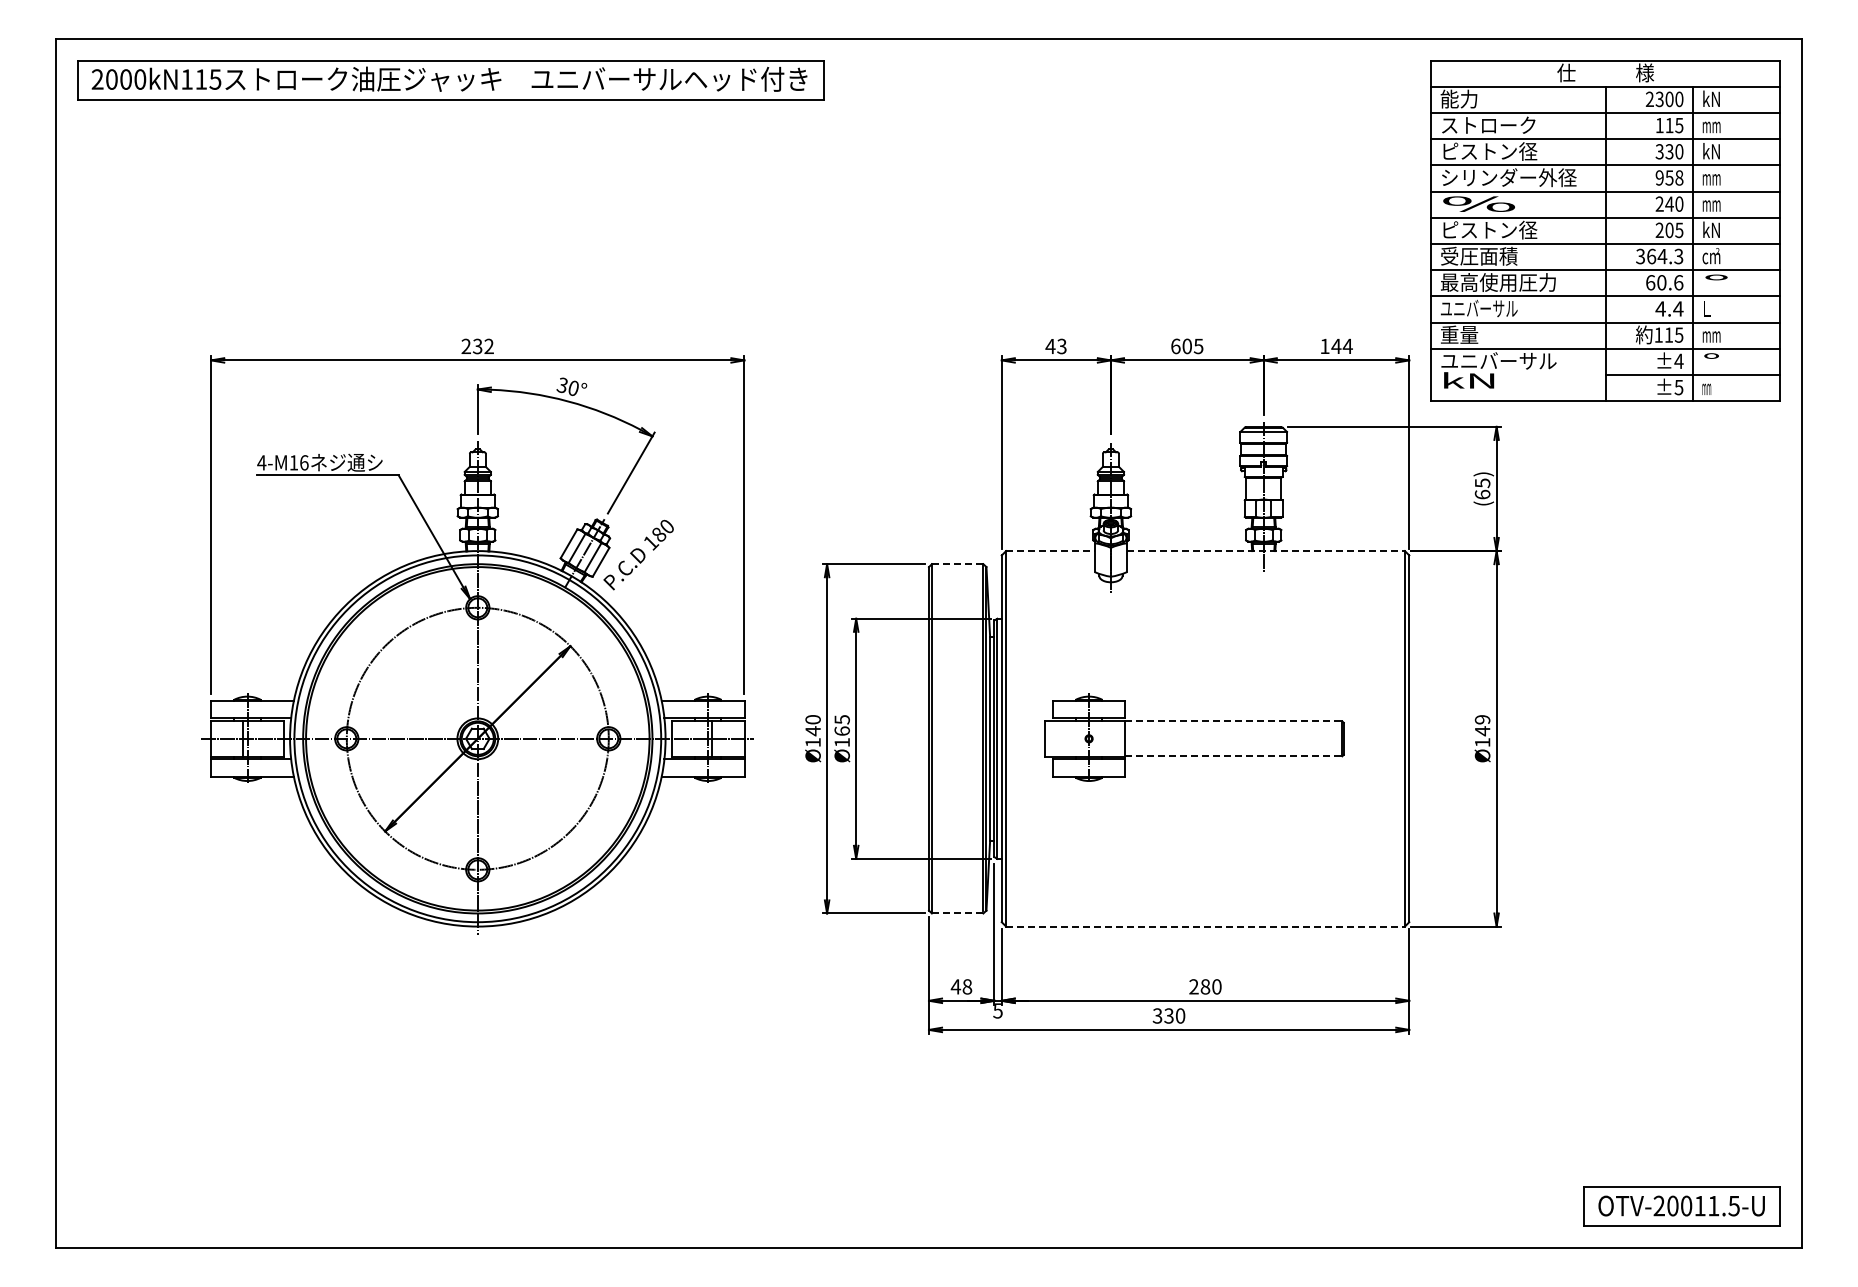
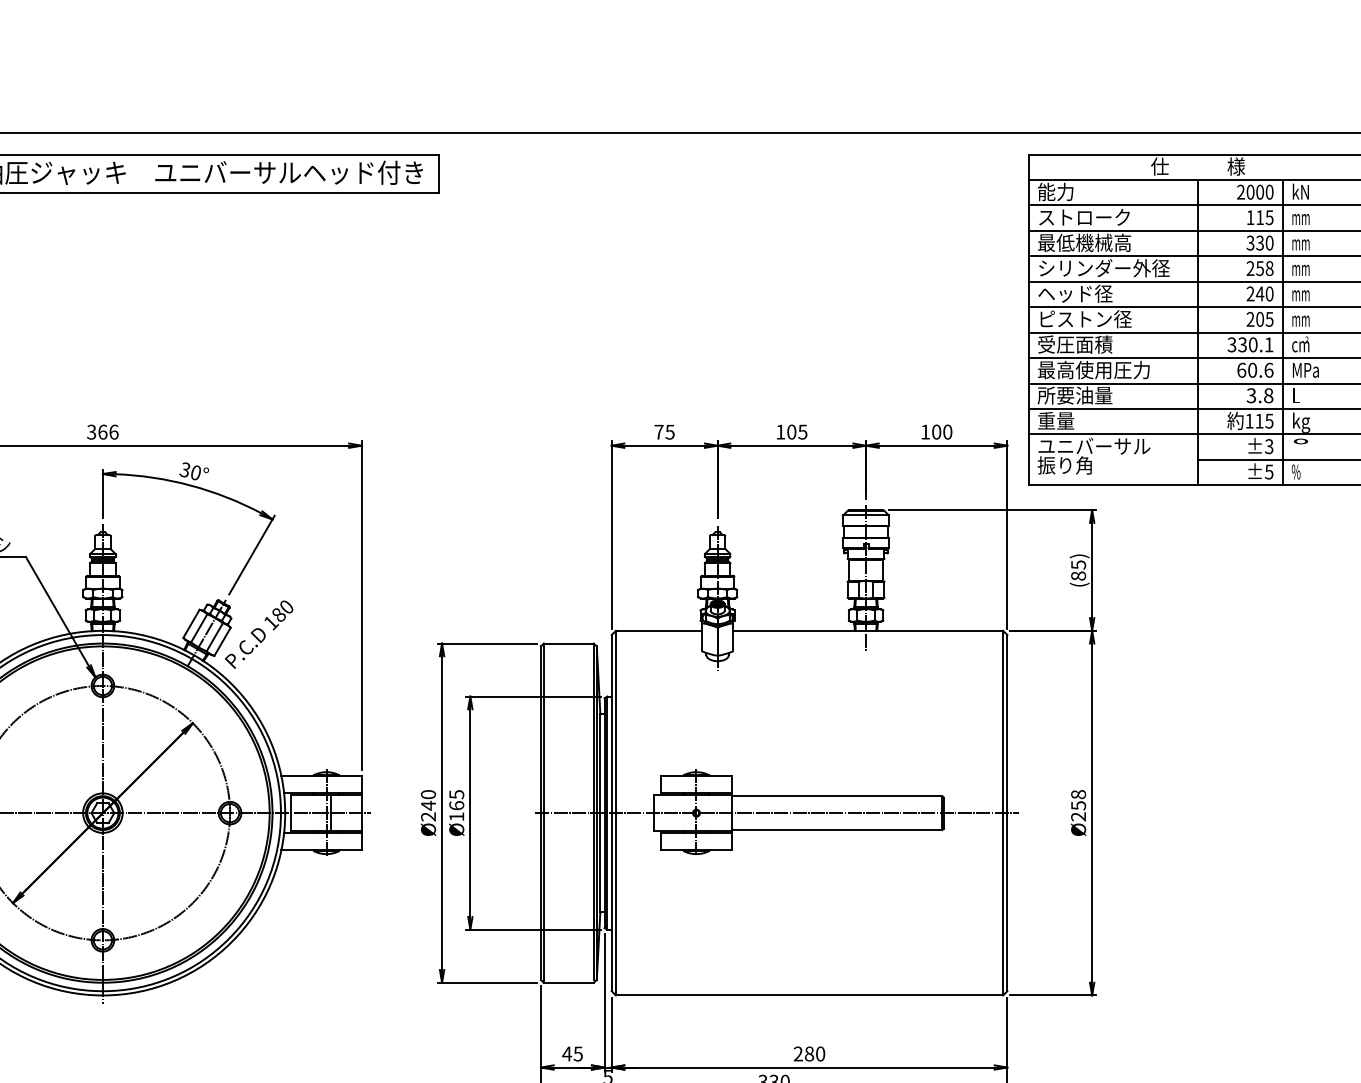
text: (1659, 98) -> (1250, 191), 2300 -> 2000
text: (1489, 151) -> (1085, 242), ピストン径 -> 最低機械高
text: (1711, 151) -> (1300, 242), kN -> mm
text: (1659, 178) -> (1250, 269), 958 -> 258
text: (1479, 203) -> (1075, 293), %%% -> ヘッド径
text: (1711, 229) -> (1300, 318), kN -> mm
text: (1665, 256) -> (1256, 344), 364.3 -> 330.1
text: (1716, 282) -> (1305, 370), ° -> MPa
text: (1478, 308) -> (1074, 395), ユニバーサル -> 所要油量
text: (1669, 308) -> (1260, 395), 4.4 -> 3.8
text: (1711, 336) -> (1300, 422), mm -> kg
text: (1055, 345) -> (663, 431), 43 -> 75
text: (477, 346) -> (102, 432), 232 -> 366
text: (1175, 346) -> (780, 432), 605 -> 105
text: (1341, 346) -> (941, 432), 144 -> 100
text: (1678, 361) -> (1268, 446), ±4 -> ±3
text: (1468, 380) -> (1064, 465), kN -> 振り角
text: (1706, 387) -> (1295, 472), mm -> %%%
text: (1482, 494) -> (1078, 575), (65) -> (85)
line: (1051, 551) -> (659, 631), dashed -> solid
line: (1265, 551) -> (867, 631), dashed -> solid
line: (957, 564) -> (568, 643), dashed -> solid
line: (1234, 721) -> (837, 796), dashed -> solid
text: (1482, 731) -> (1078, 806), Ø149 -> Ø258
line: (1171, 738) -> (776, 812), added
text: (812, 742) -> (427, 816), Ø140 -> Ø240
line: (1234, 756) -> (837, 830), dashed -> solid
line: (957, 913) -> (568, 982), dashed -> solid
line: (1206, 926) -> (810, 995), dashed -> solid
text: (967, 986) -> (578, 1053), 48 -> 45

